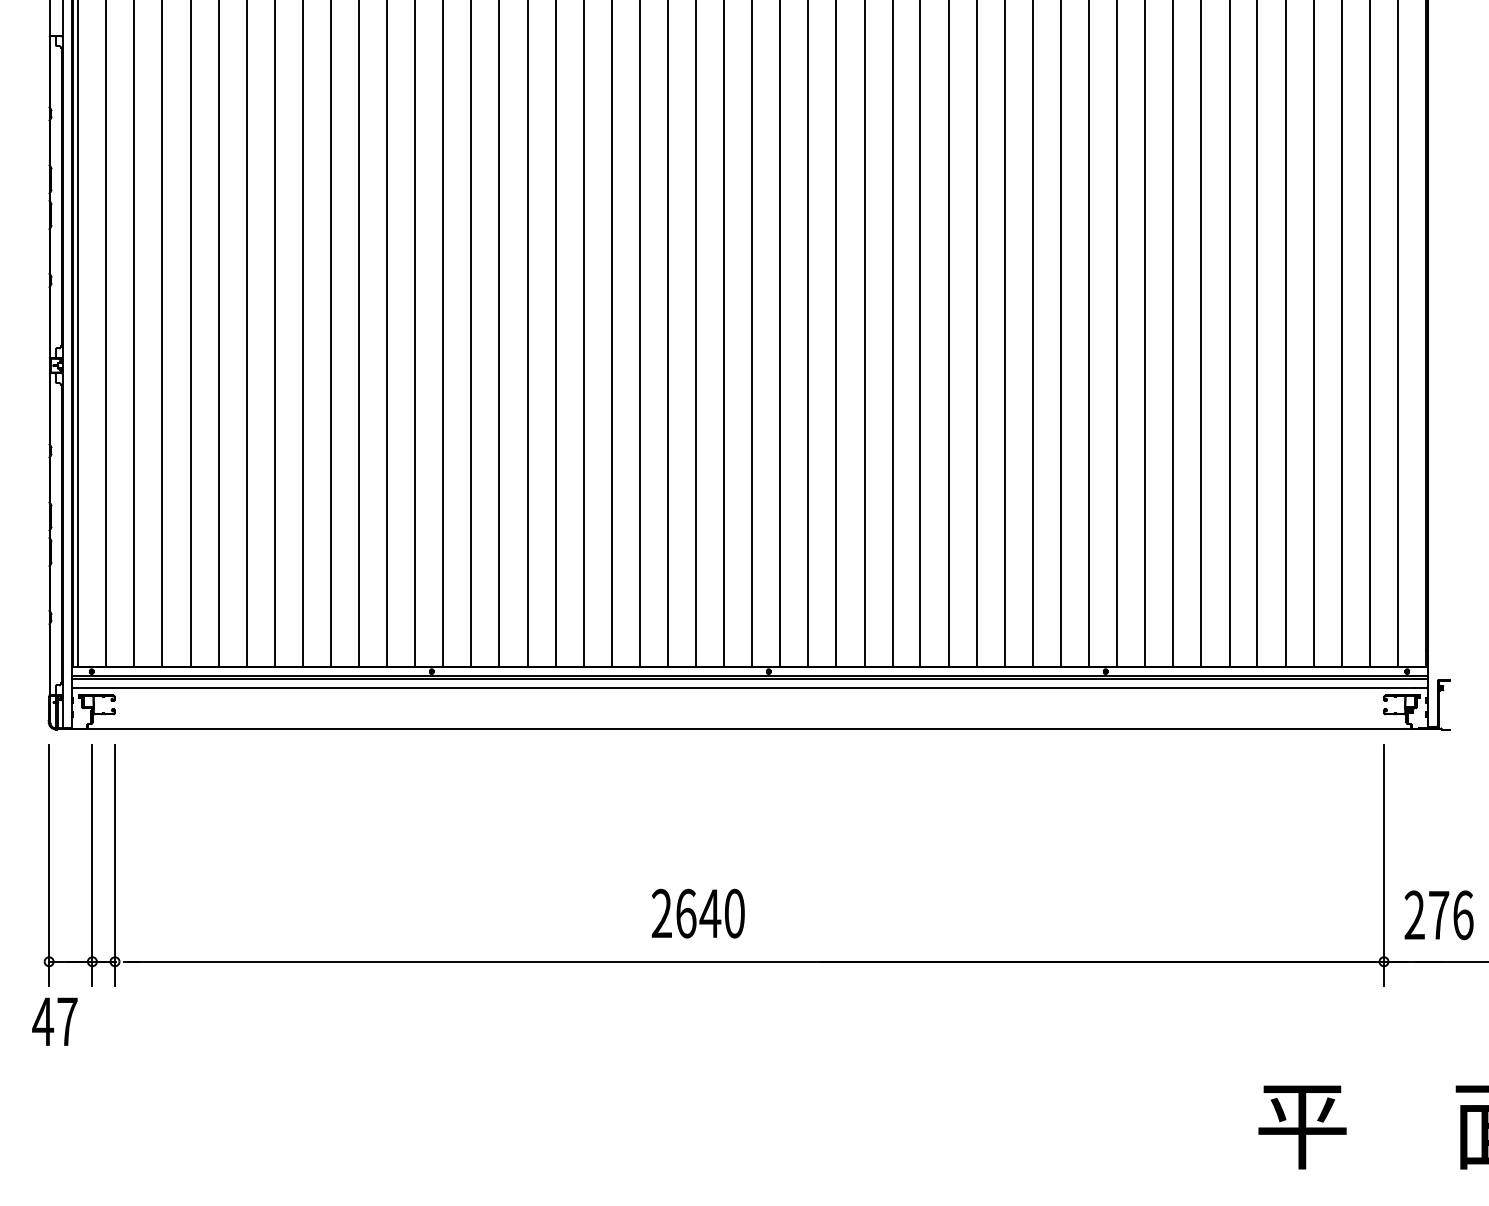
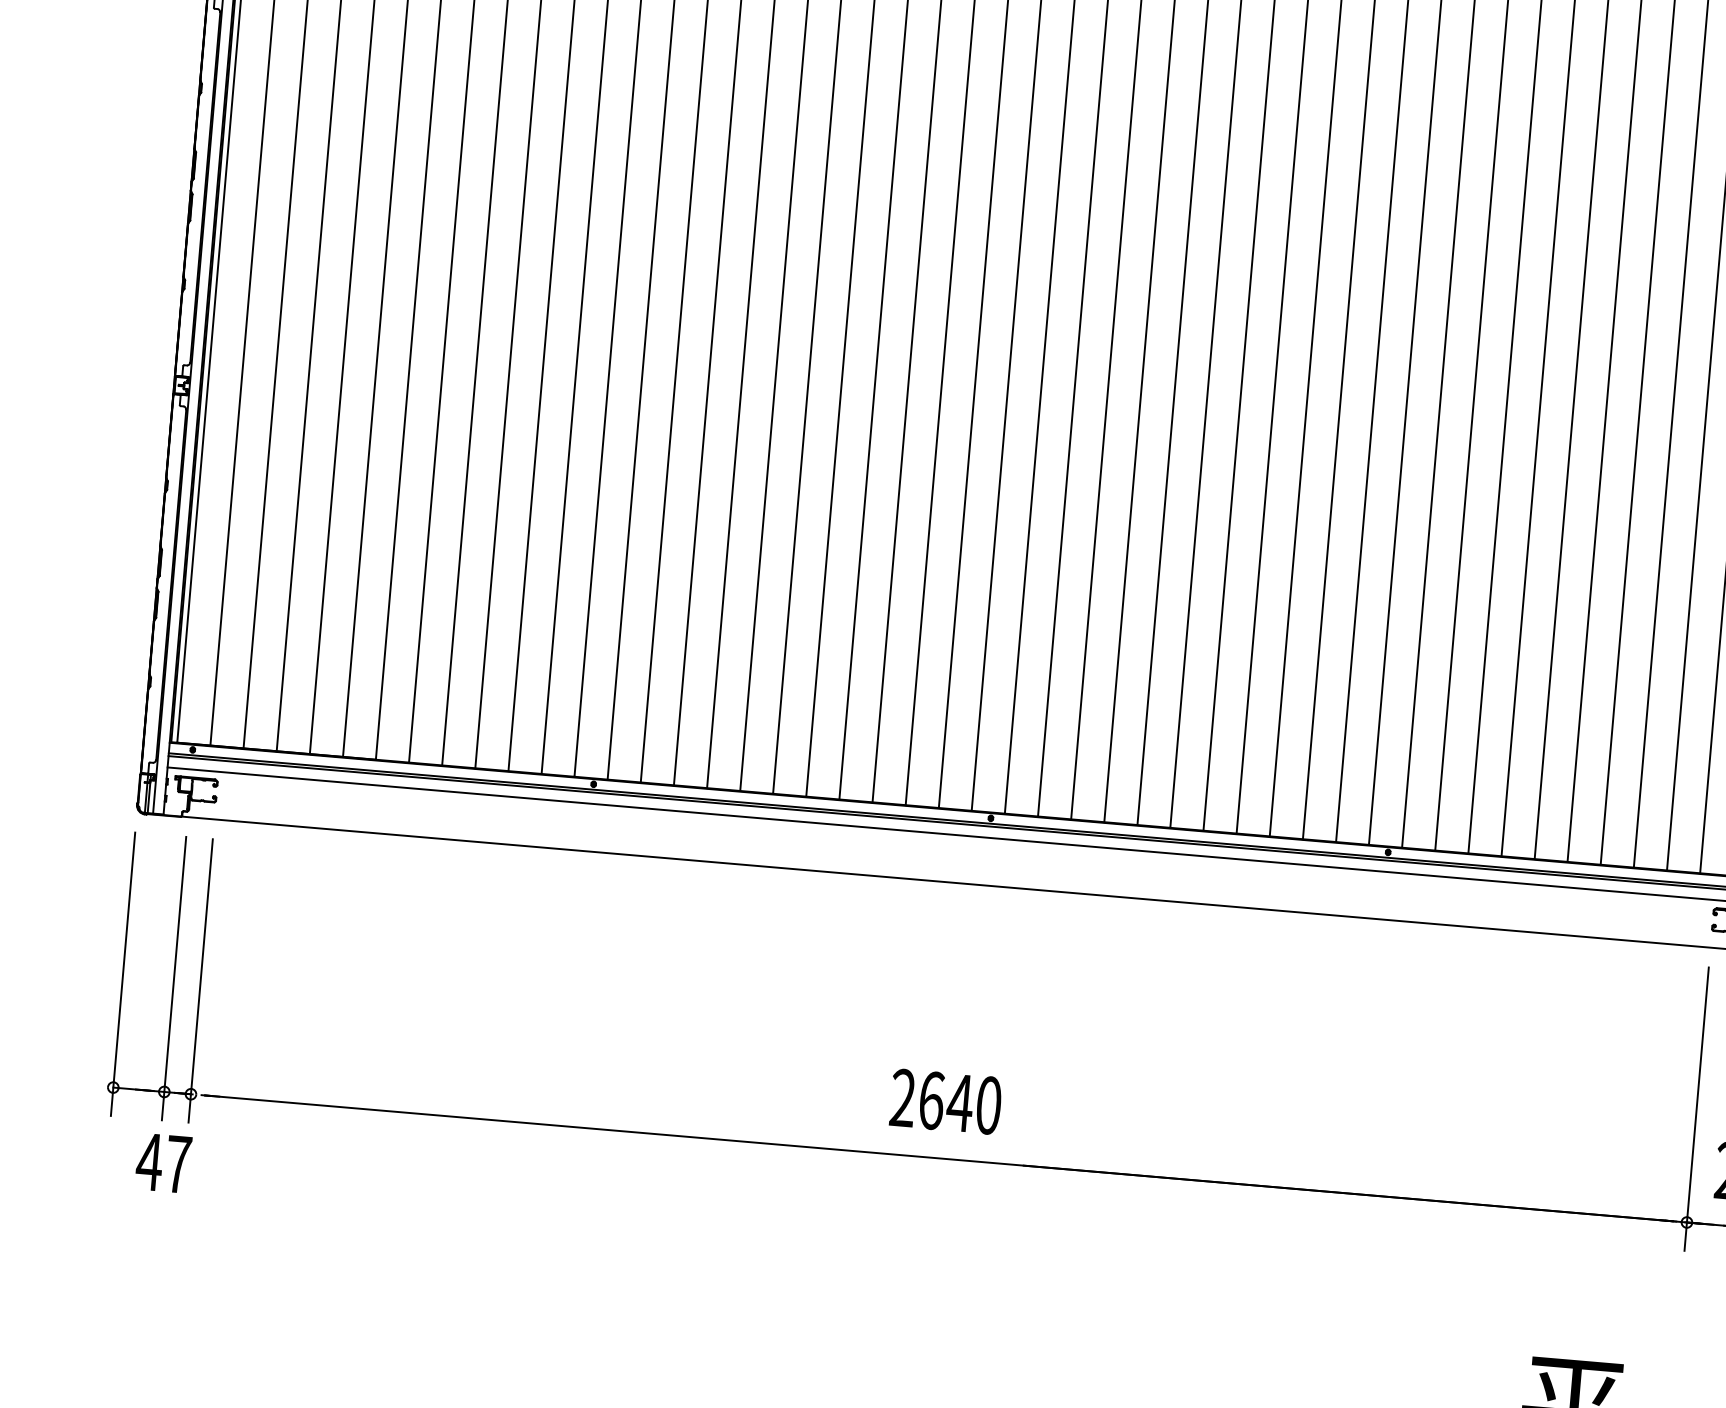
text: (697, 913) -> (944, 1101), moved
text: (54, 1021) -> (163, 1162), moved

